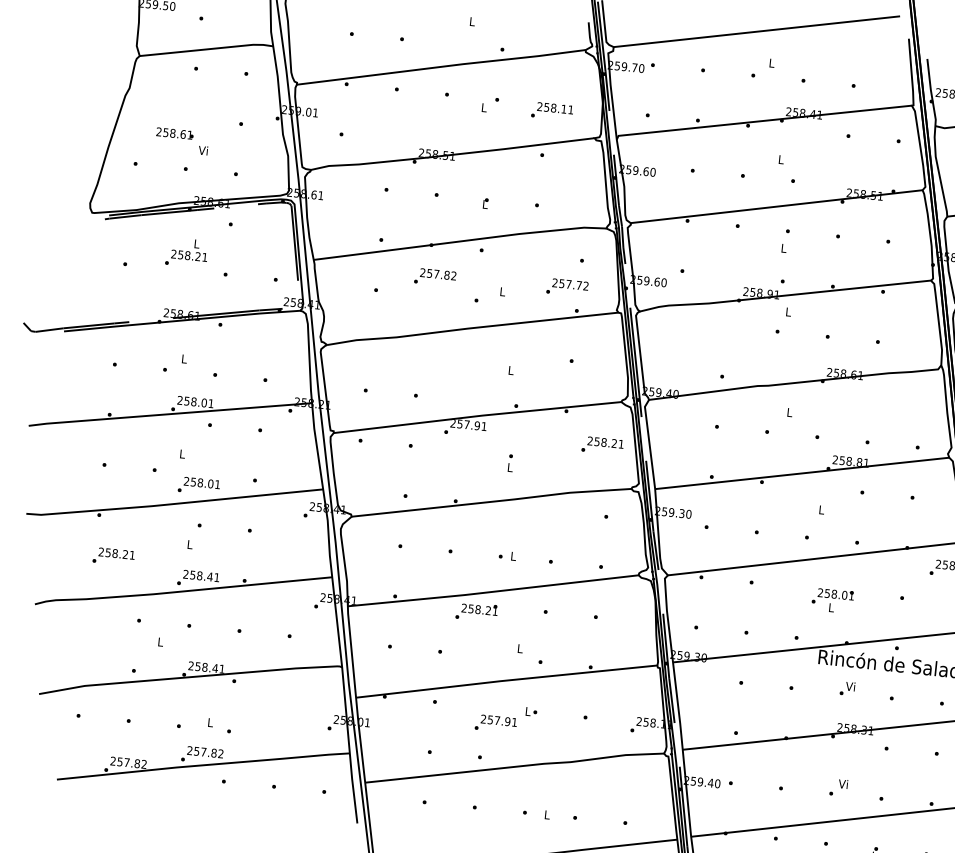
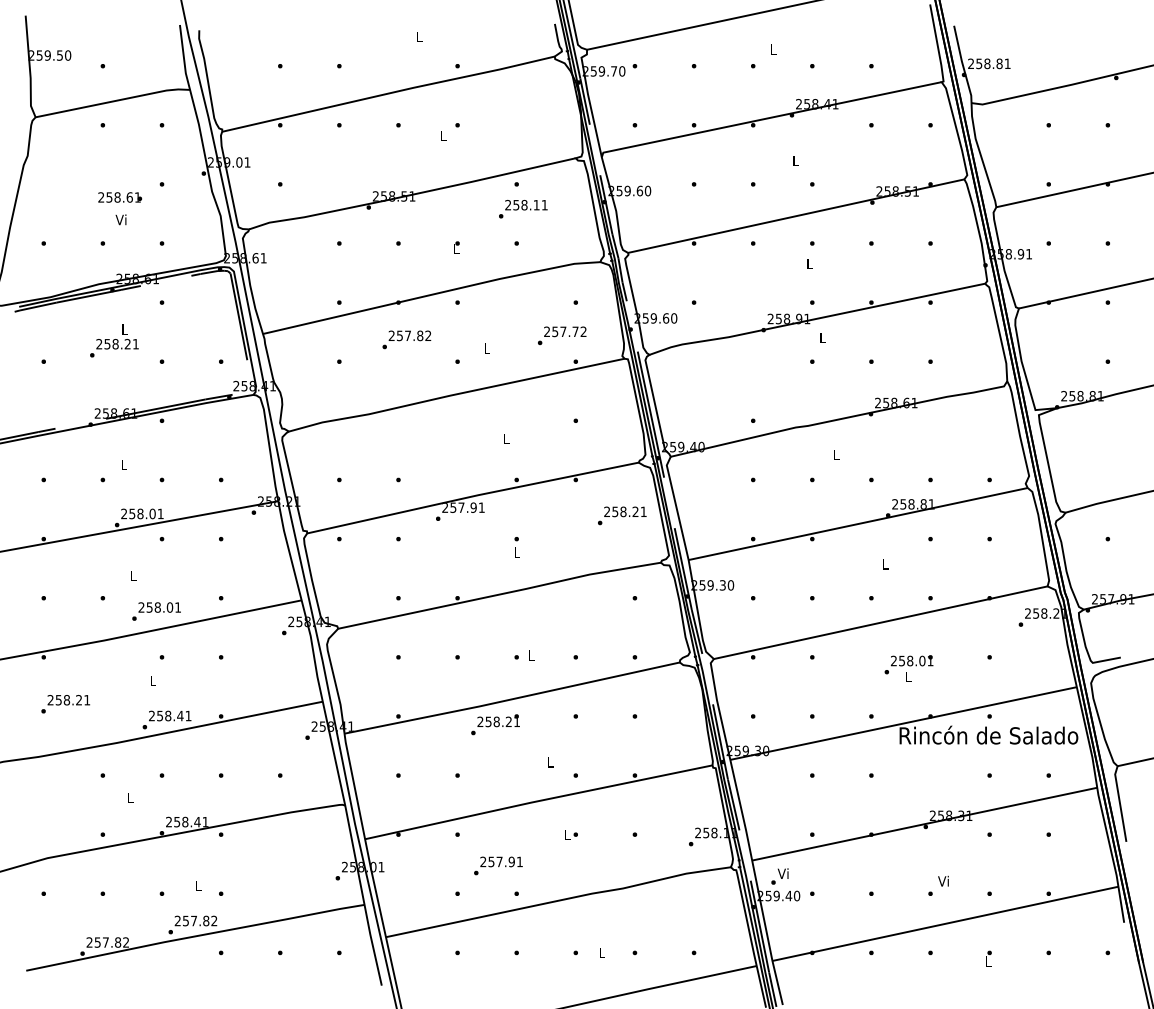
text: (552, 111) -> (523, 209), moved
text: (175, 133) -> (120, 197), moved
text: (847, 688) -> (779, 876), moved
text: (496, 723) -> (498, 865), moved

